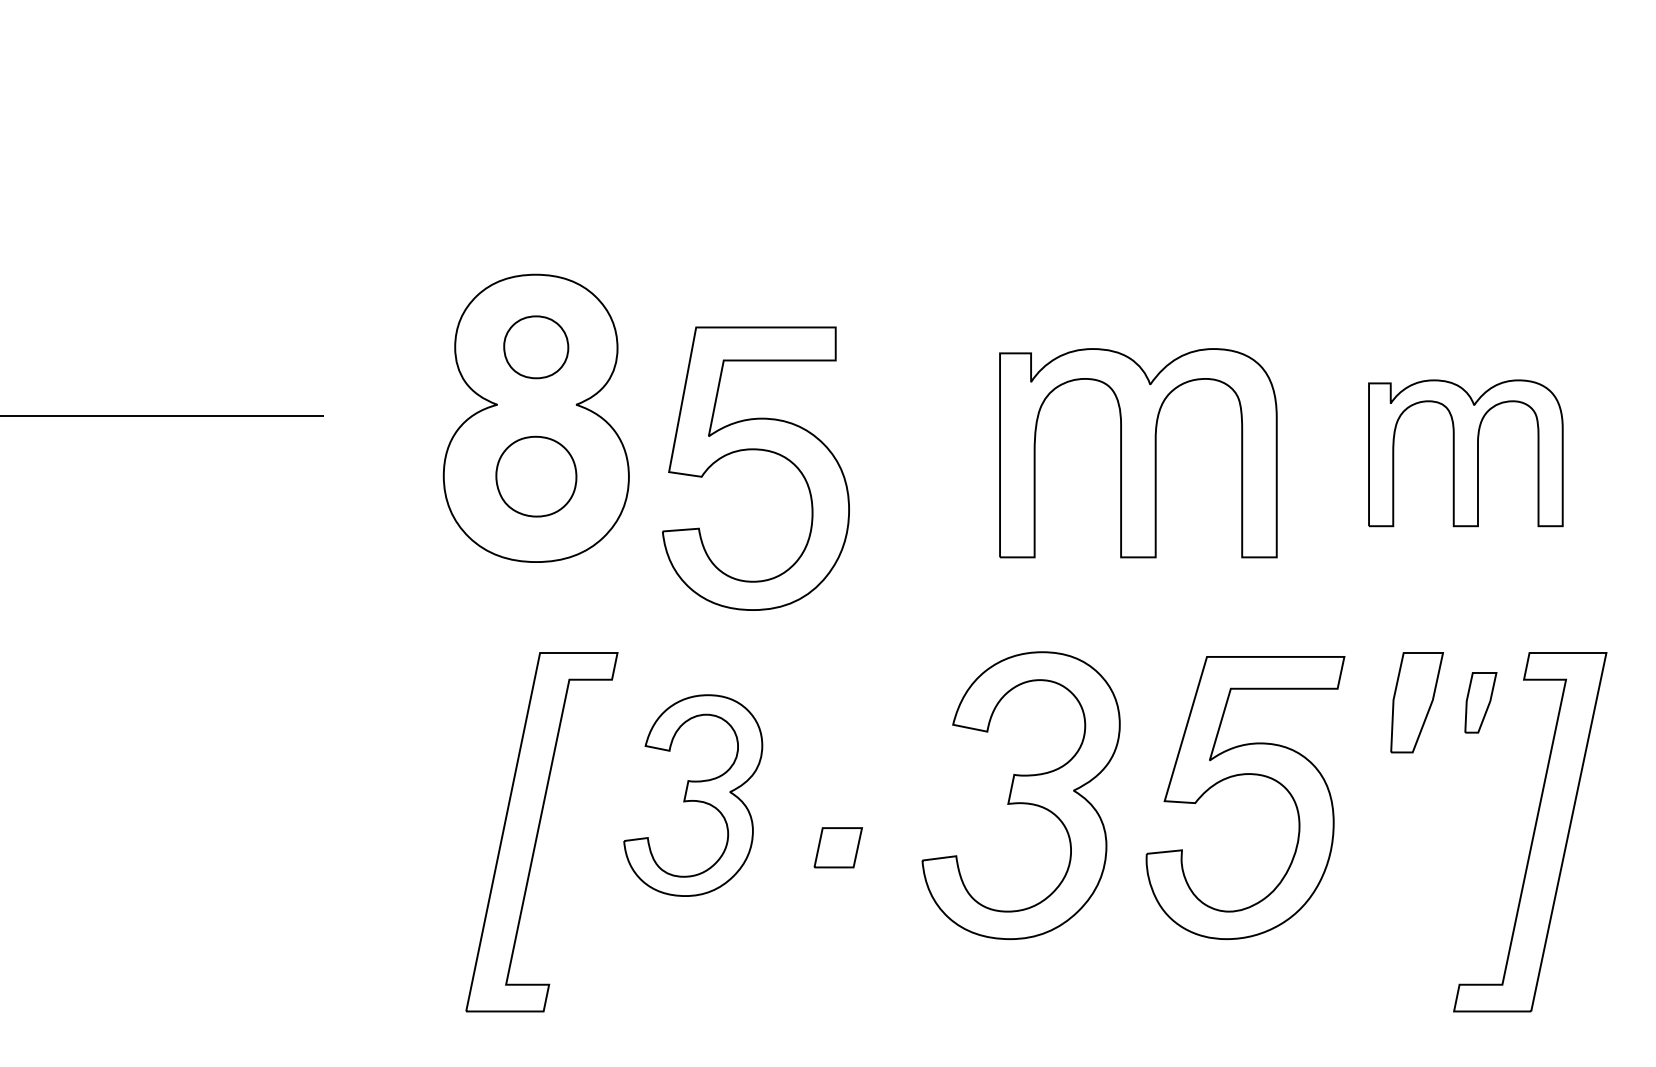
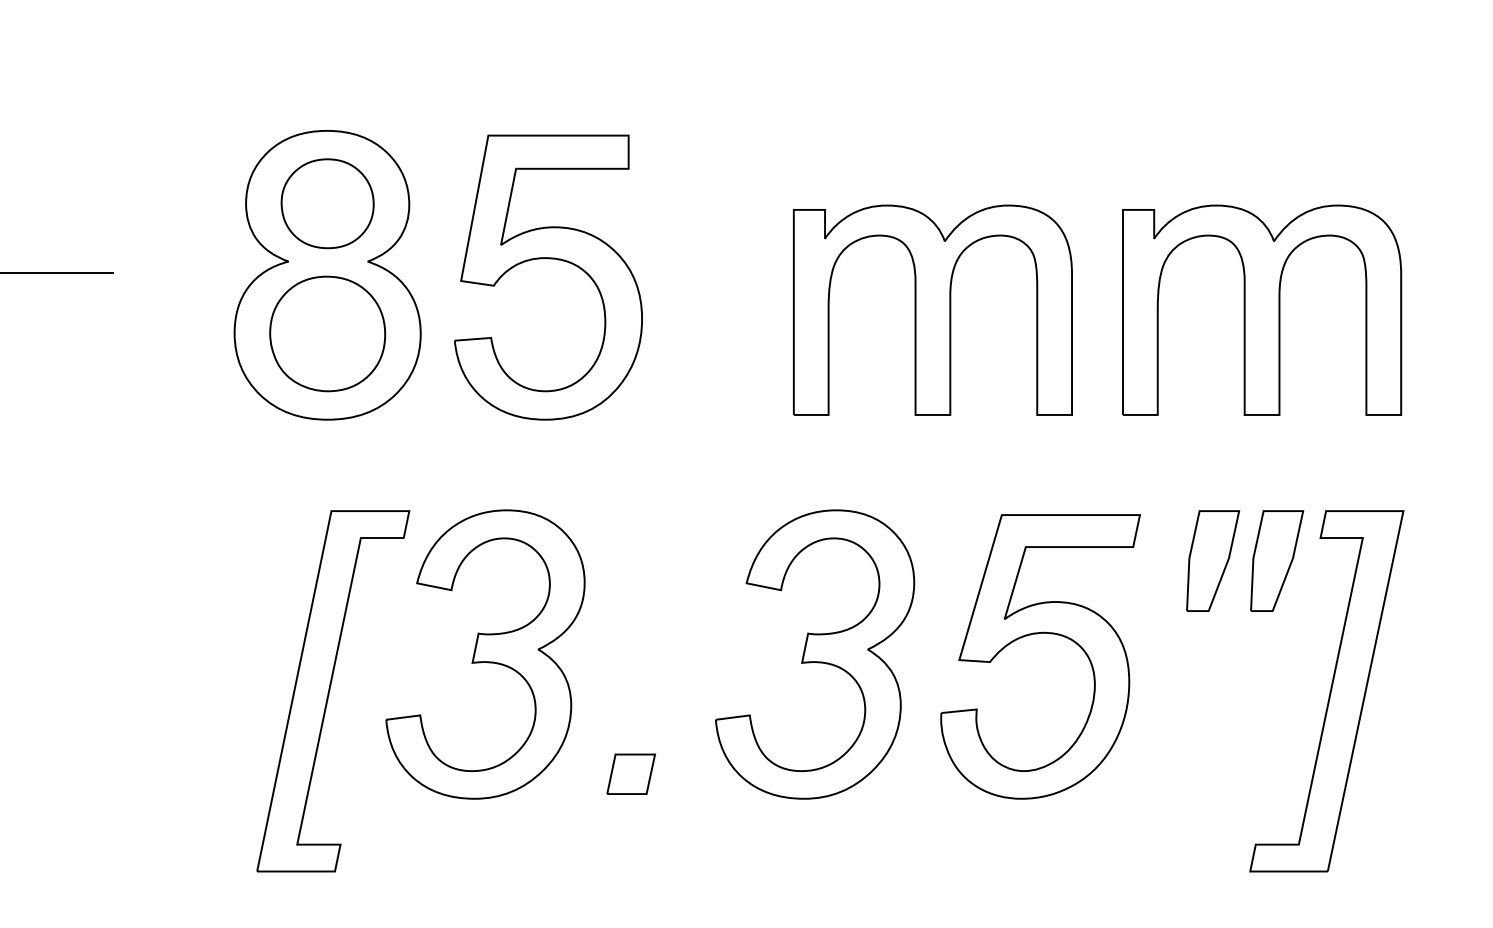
part: (535, 347) -> (326, 204), size x1.43
part: (755, 450) -> (547, 259), moved
part: (1465, 453) -> (1261, 310), size x1.43
part: (536, 476) -> (327, 333), size x1.43
part: (1480, 702) -> (1276, 560), size x1.67
part: (692, 795) -> (484, 654), size x1.43
part: (838, 847) -> (631, 774), moved

